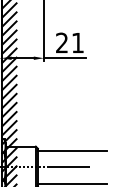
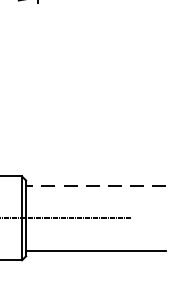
line: (72, 151) -> (95, 186), solid -> dashed

